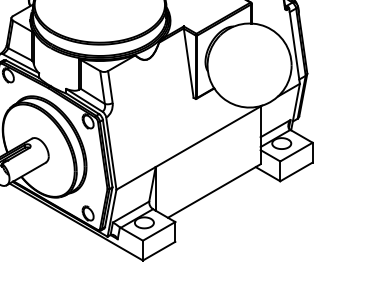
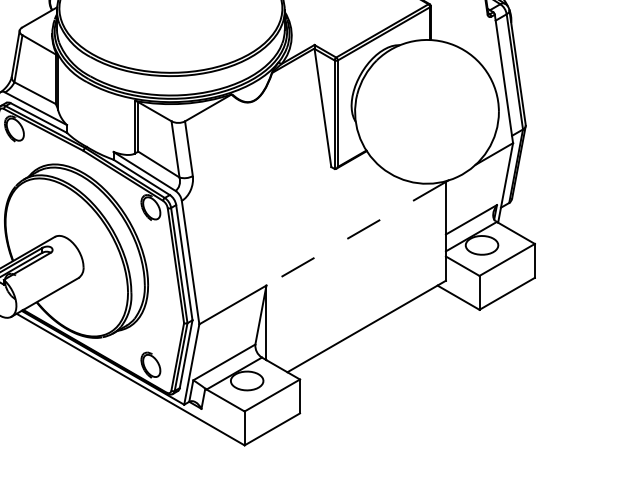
line: (208, 136) -> (356, 233), solid -> dashed

